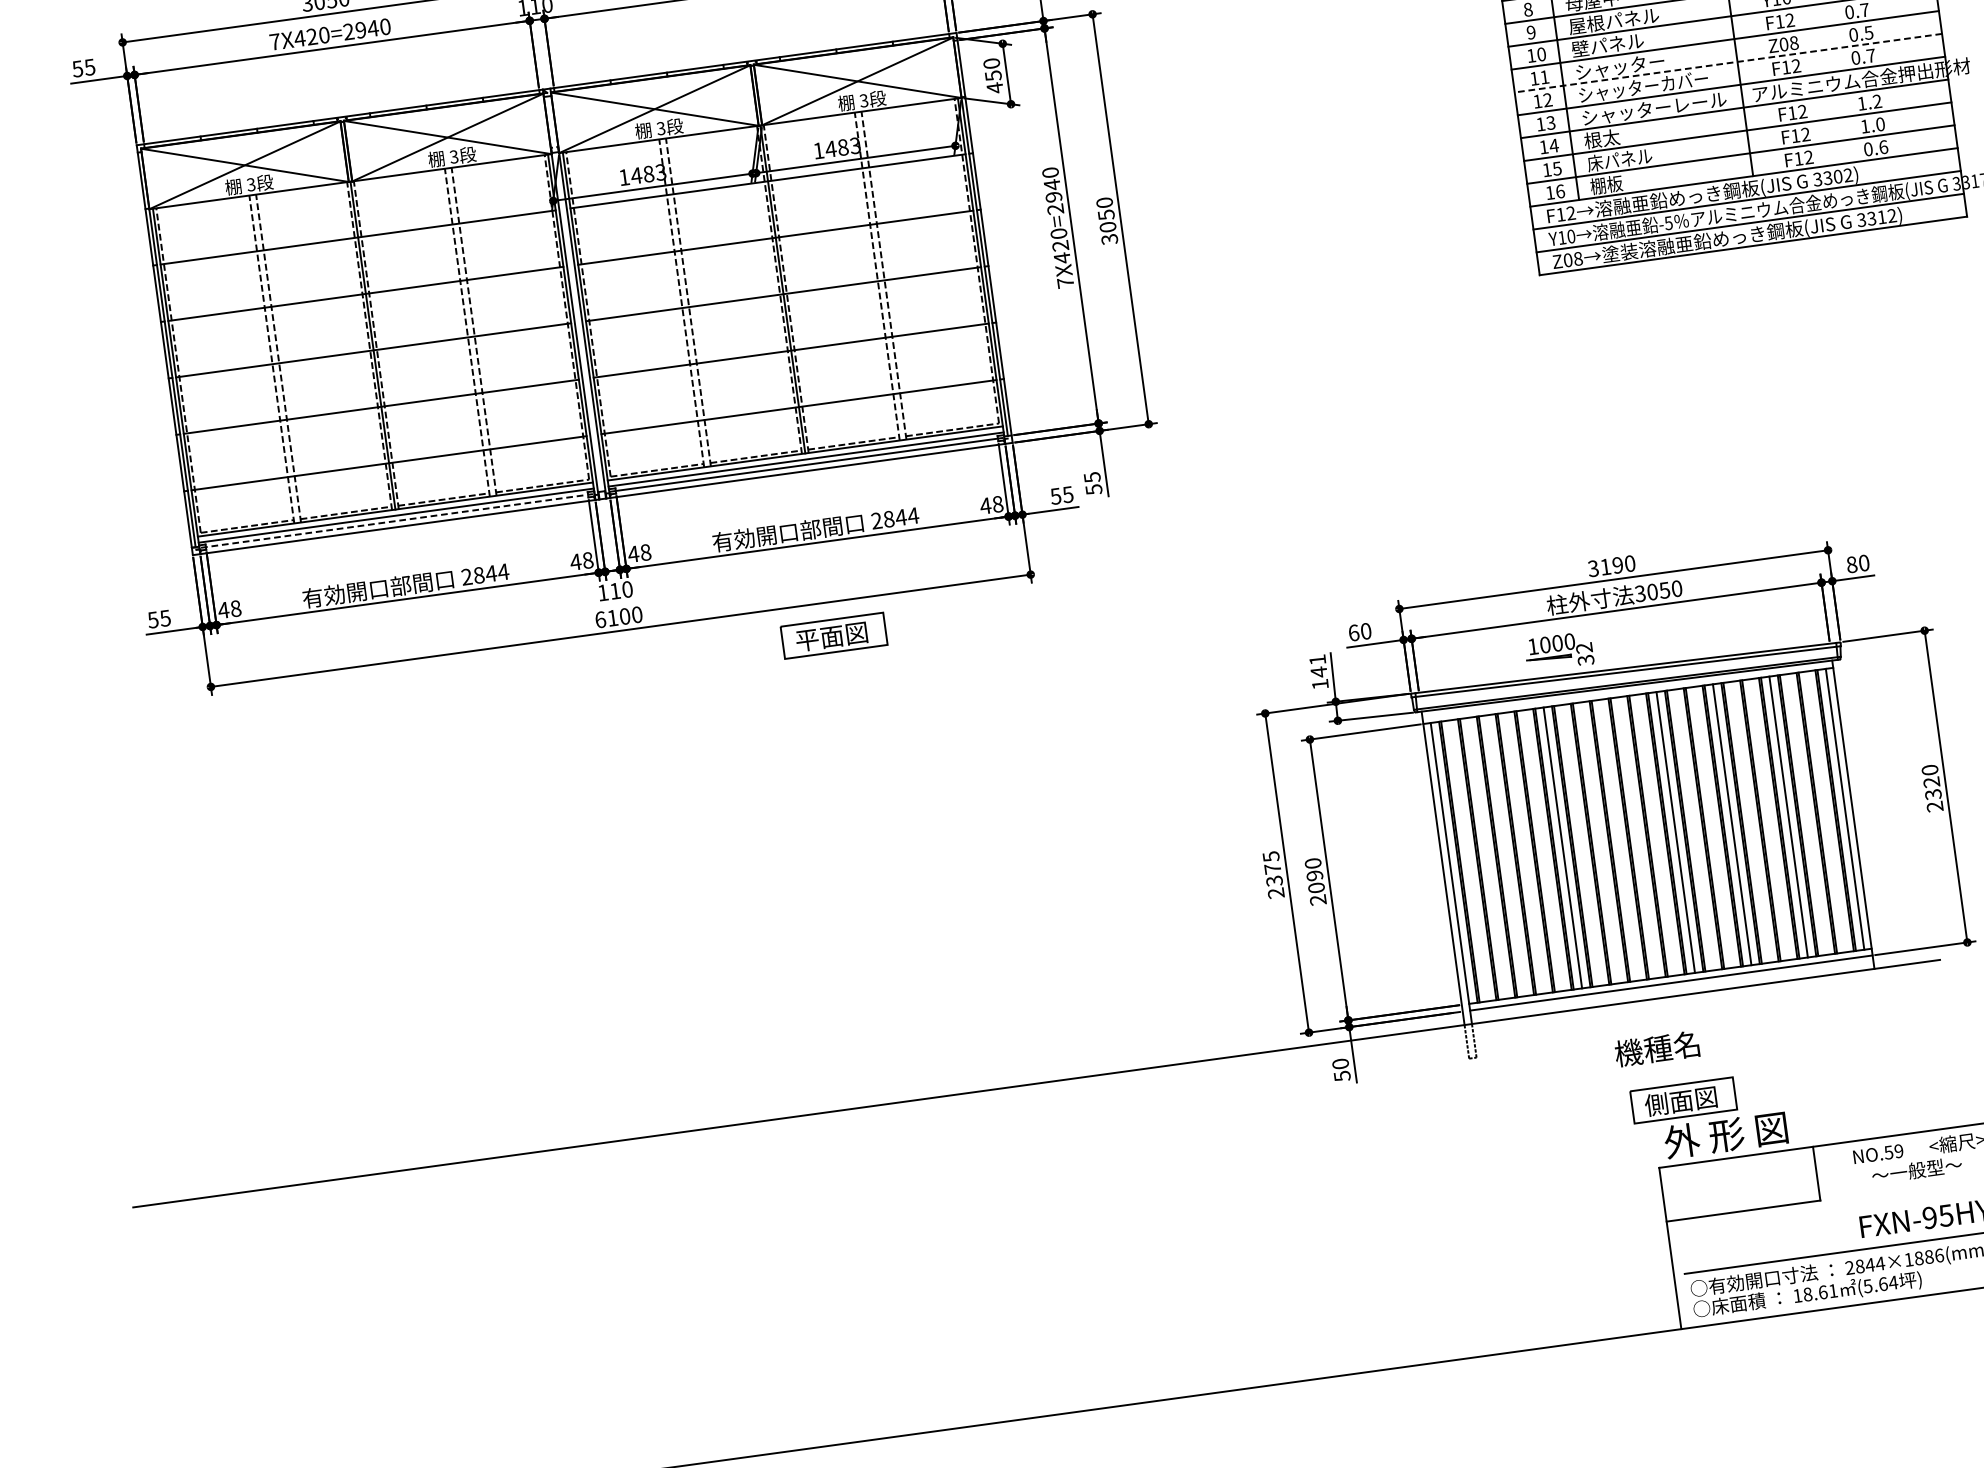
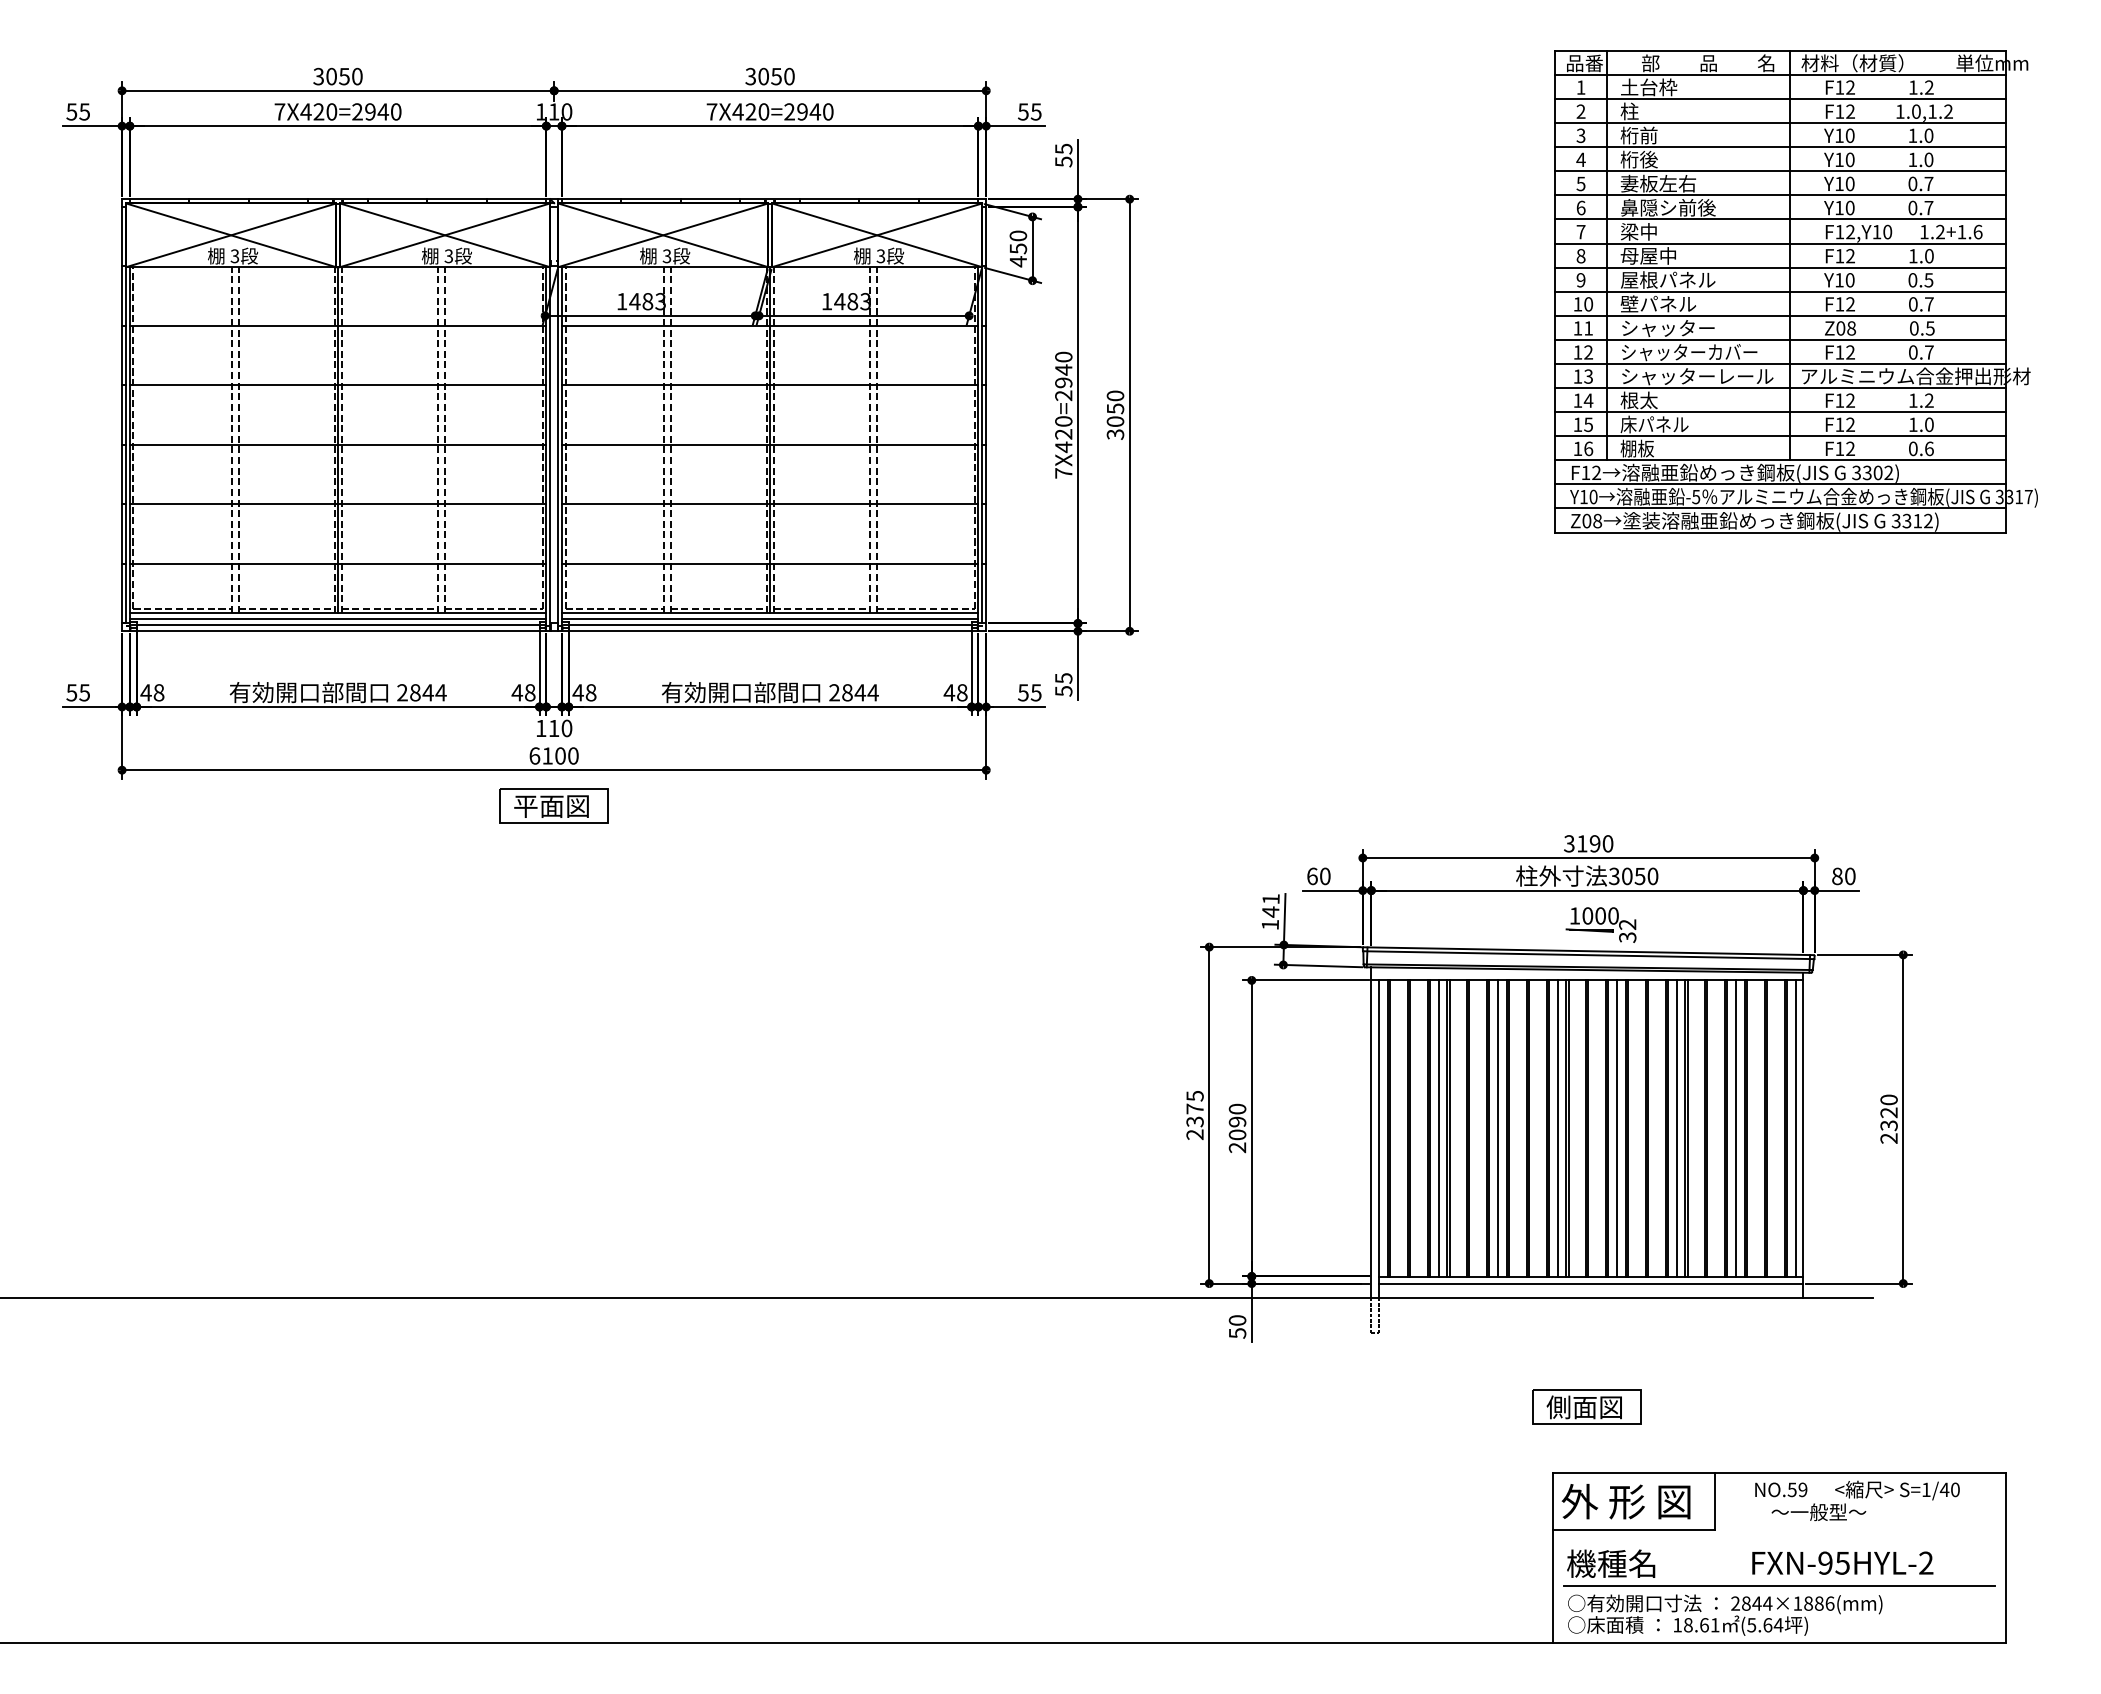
line: (1728, 62) -> (1780, 339), dashed -> solid
line: (397, 520) -> (338, 624), dashed -> solid
part: (833, 635) -> (553, 805), moved
part: (1558, 651) -> (1600, 924), moved
line: (1619, 840) -> (1557, 1128), added
line: (1506, 855) -> (1438, 1128), added
text: (1657, 1048) -> (1611, 1563), moved
text: (1725, 1135) -> (1625, 1501), moved

